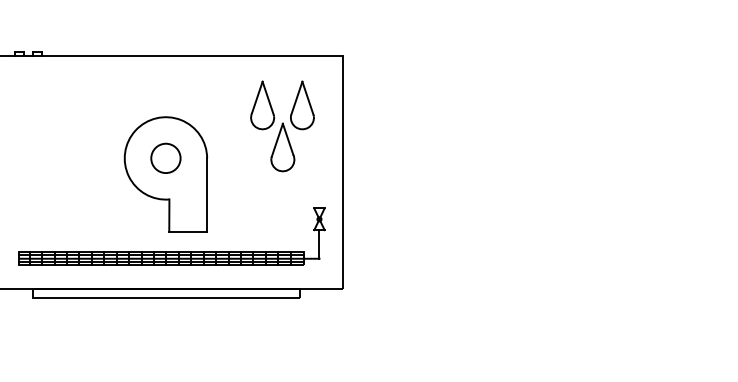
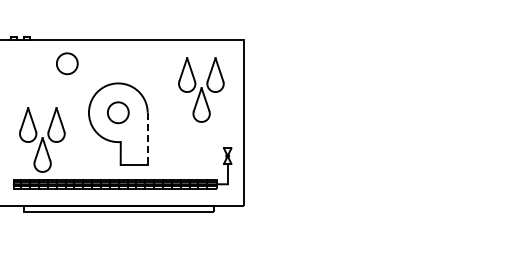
circle: (94, 89) -> (67, 63), added
part: (59, 195) -> (42, 139), added
line: (206, 195) -> (147, 139), solid -> dashed

